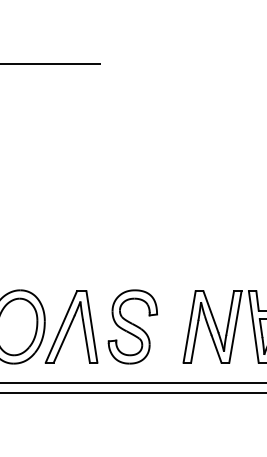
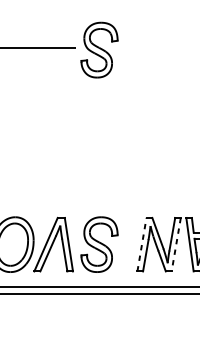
part: (132, 66) -> (99, 49), added
line: (189, 326) -> (141, 244), solid -> dashed
line: (235, 327) -> (176, 245), solid -> dashed

